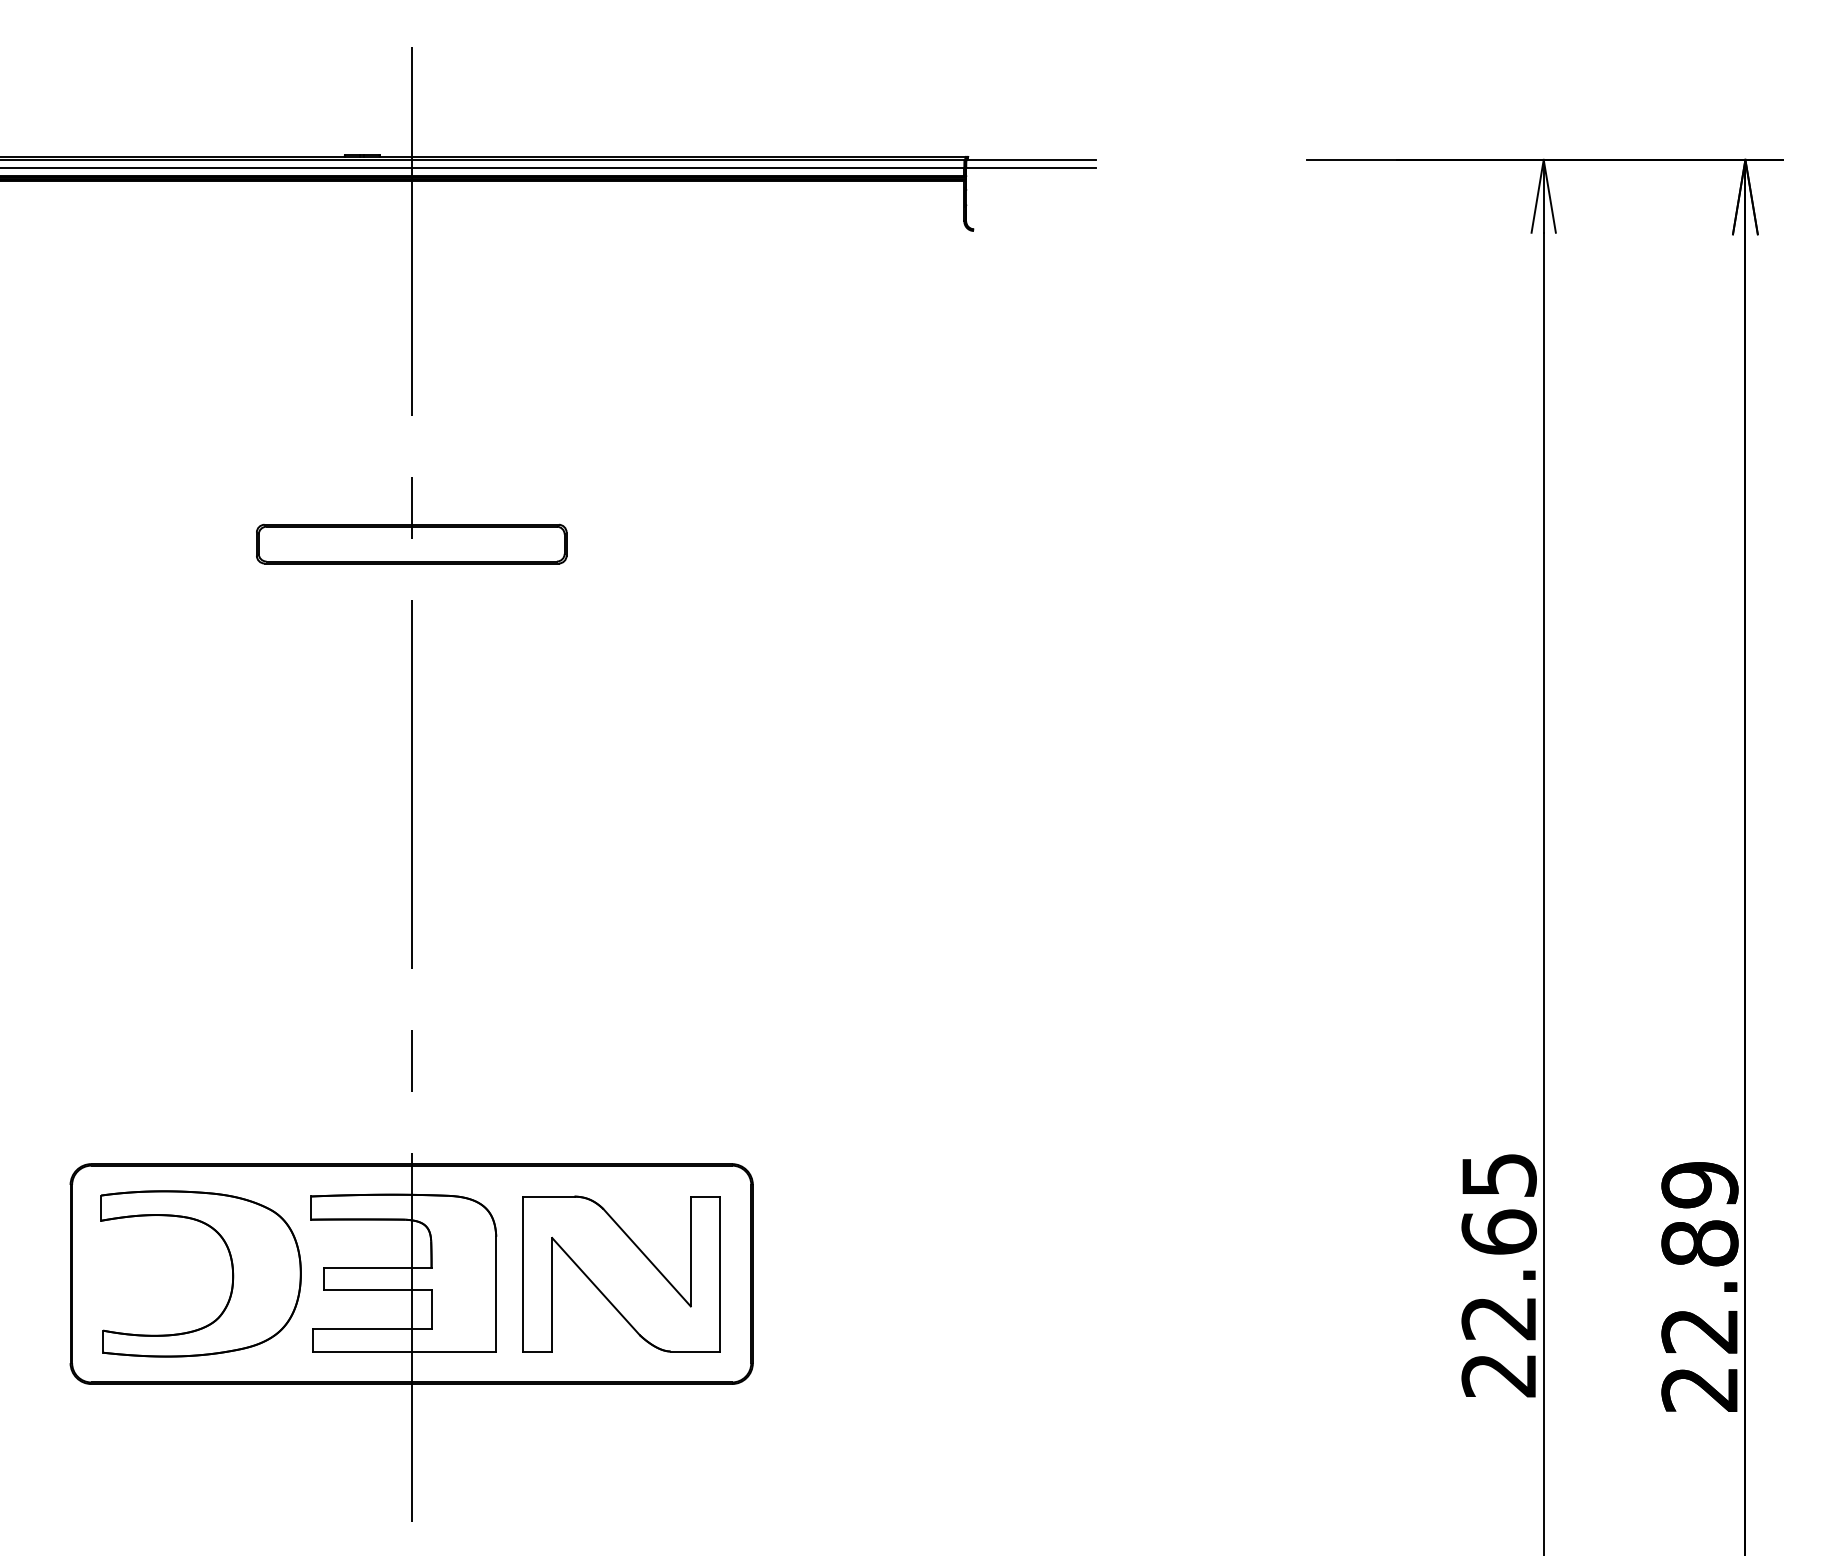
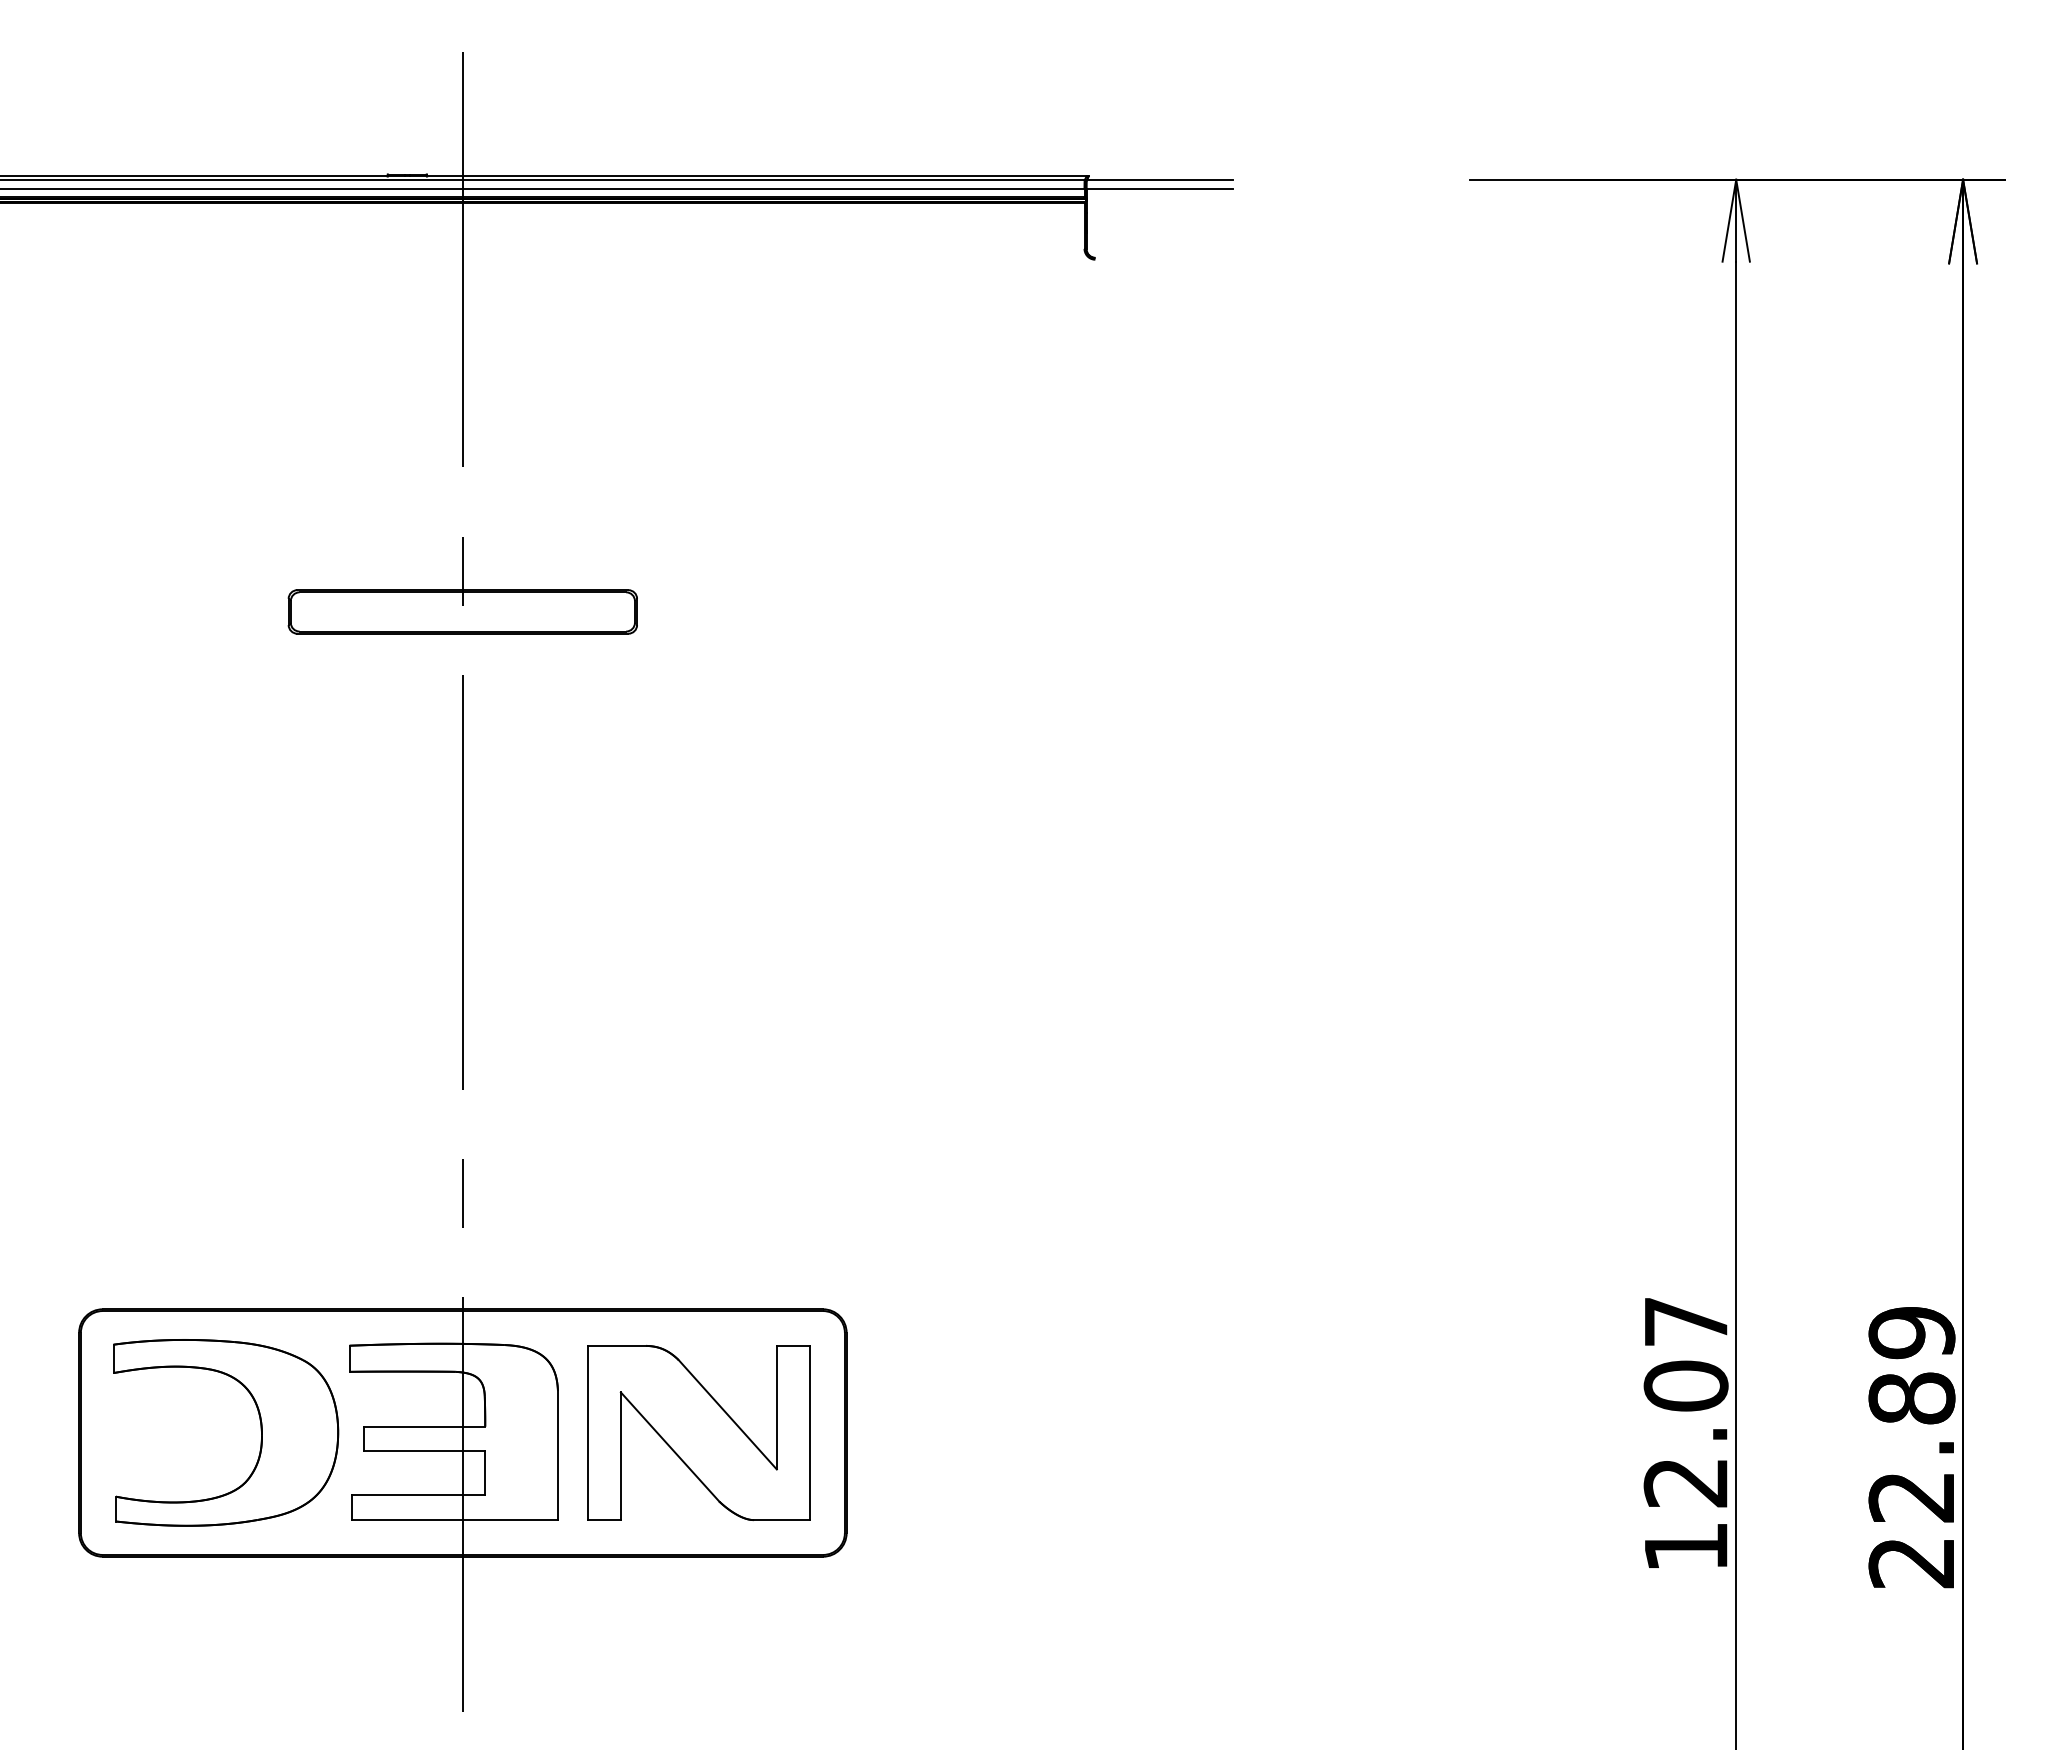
text: (1498, 1275) -> (1685, 1434), 22.65 -> 12.07

